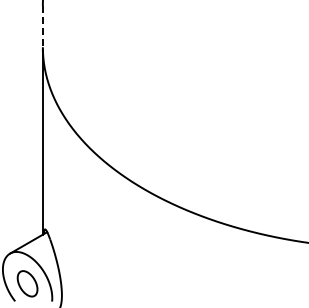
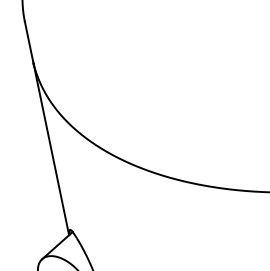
line: (42, 26) -> (28, 40), dashed -> solid

